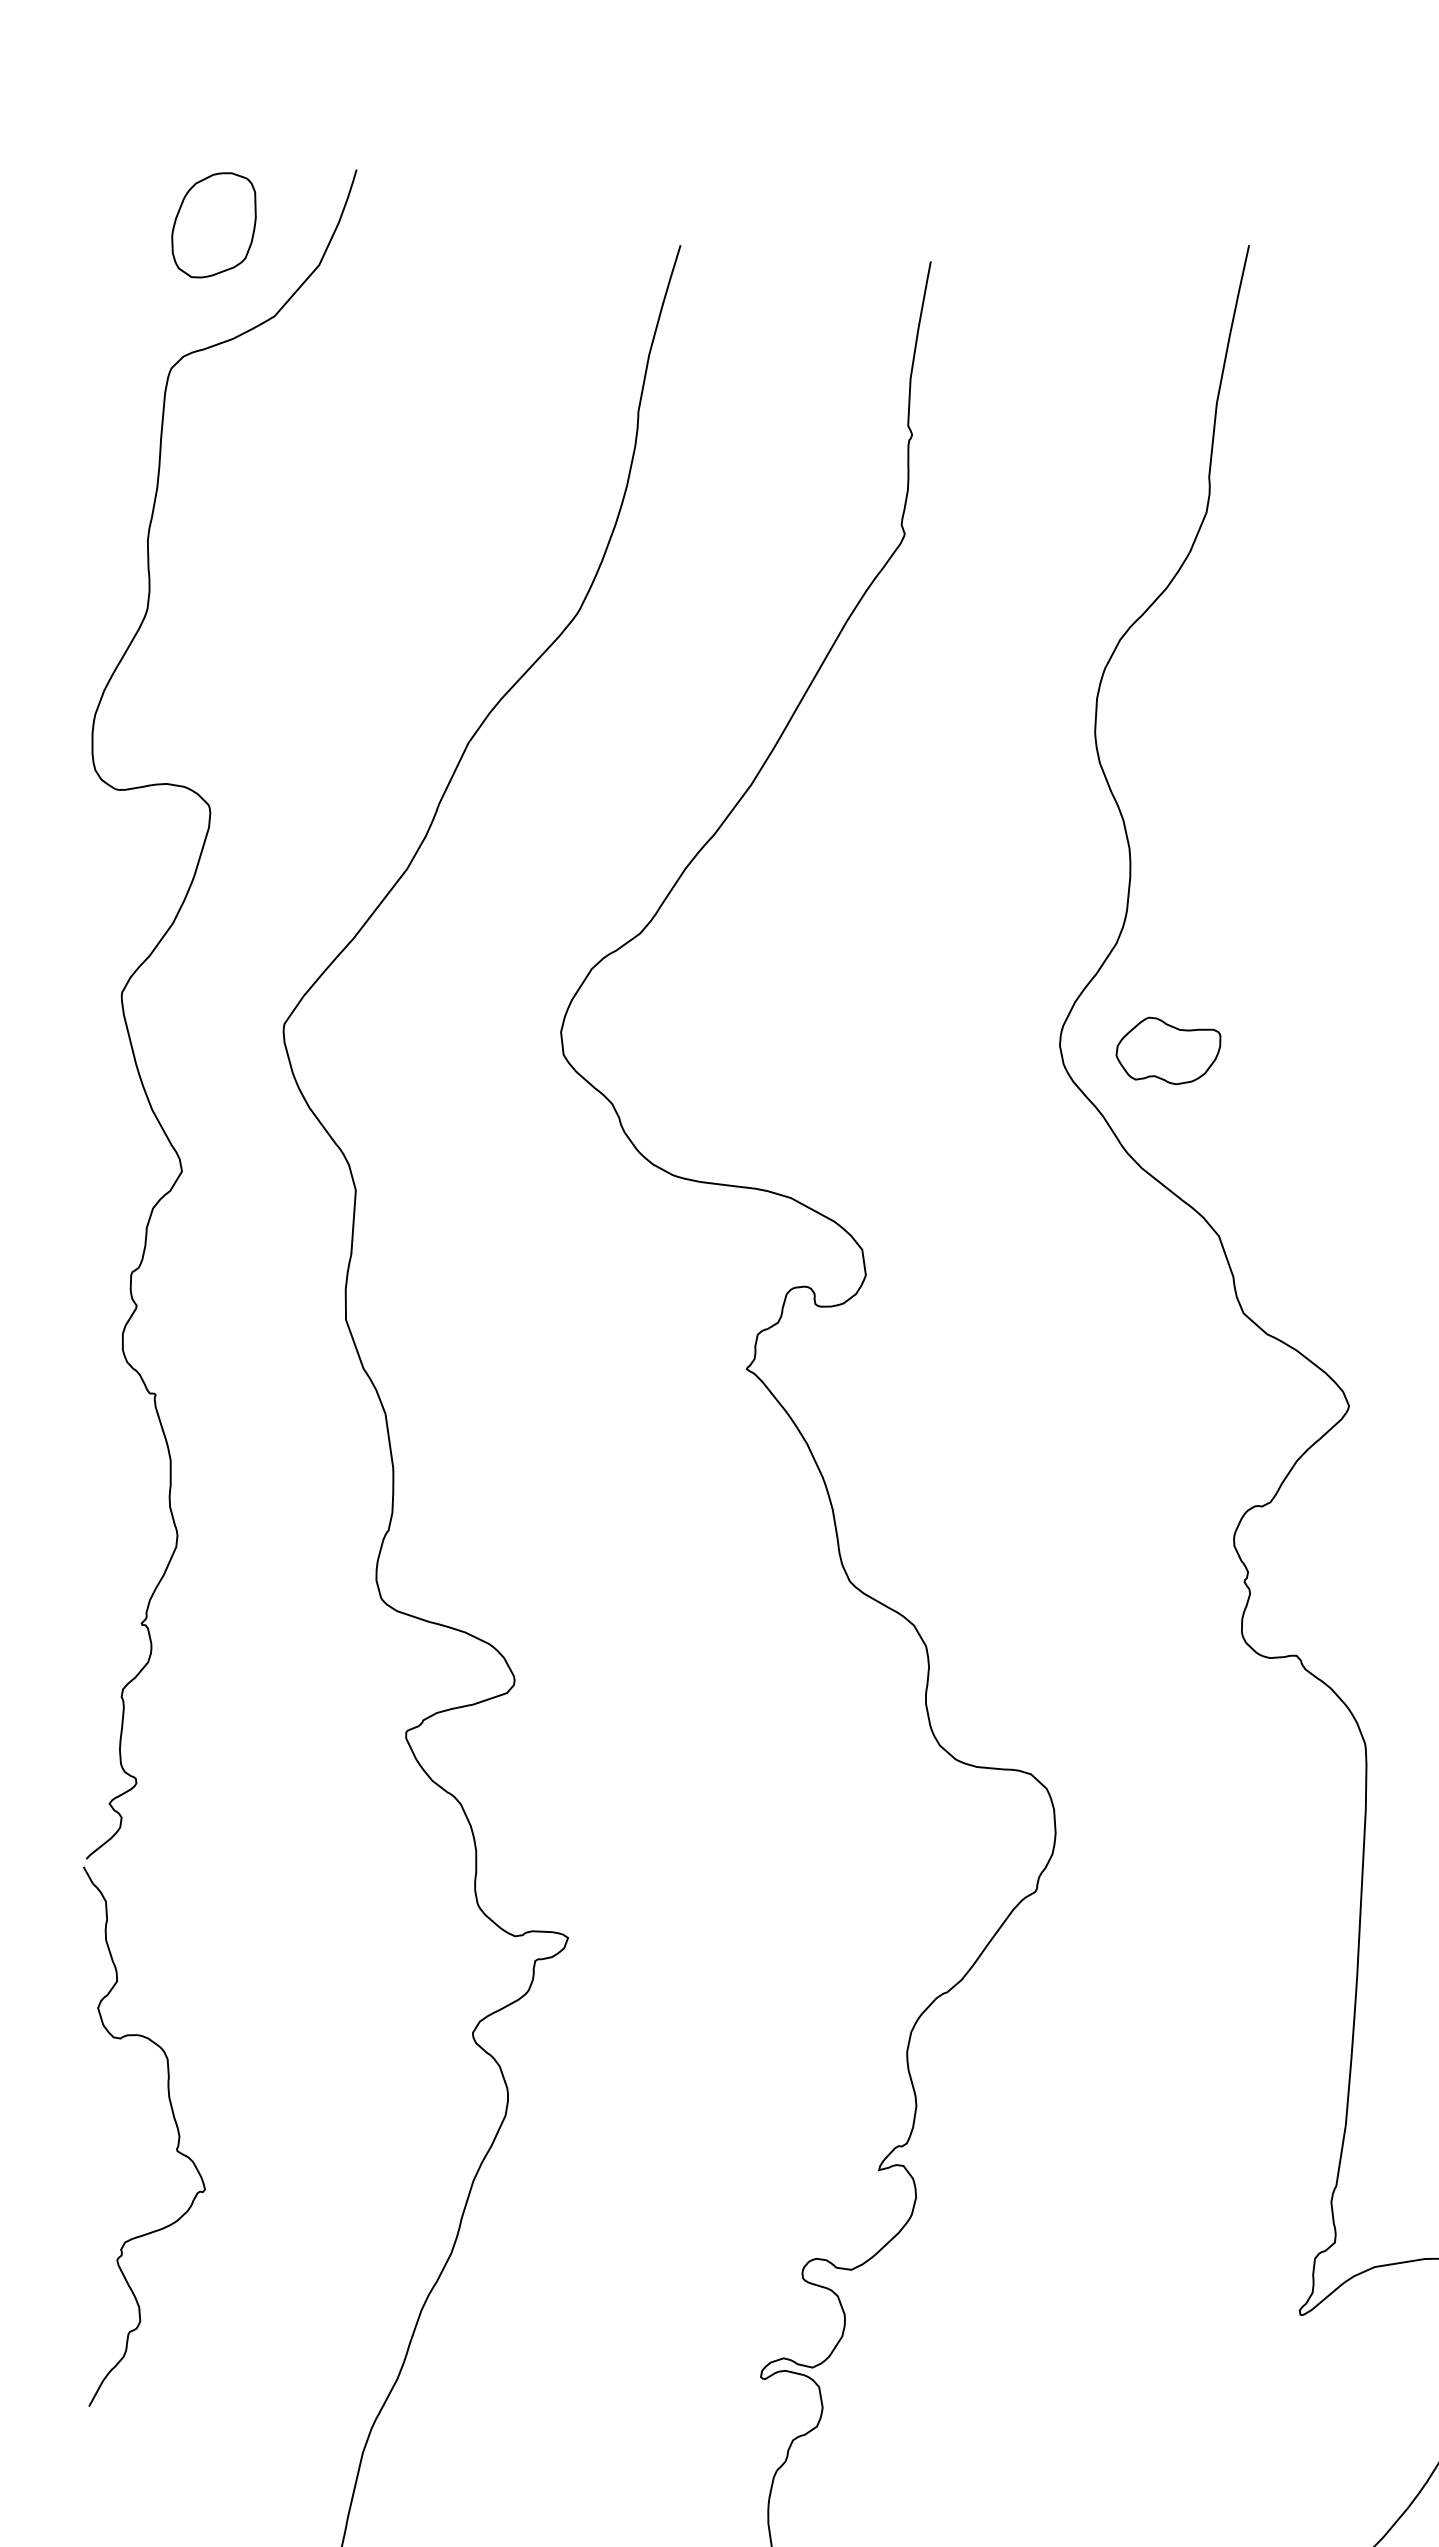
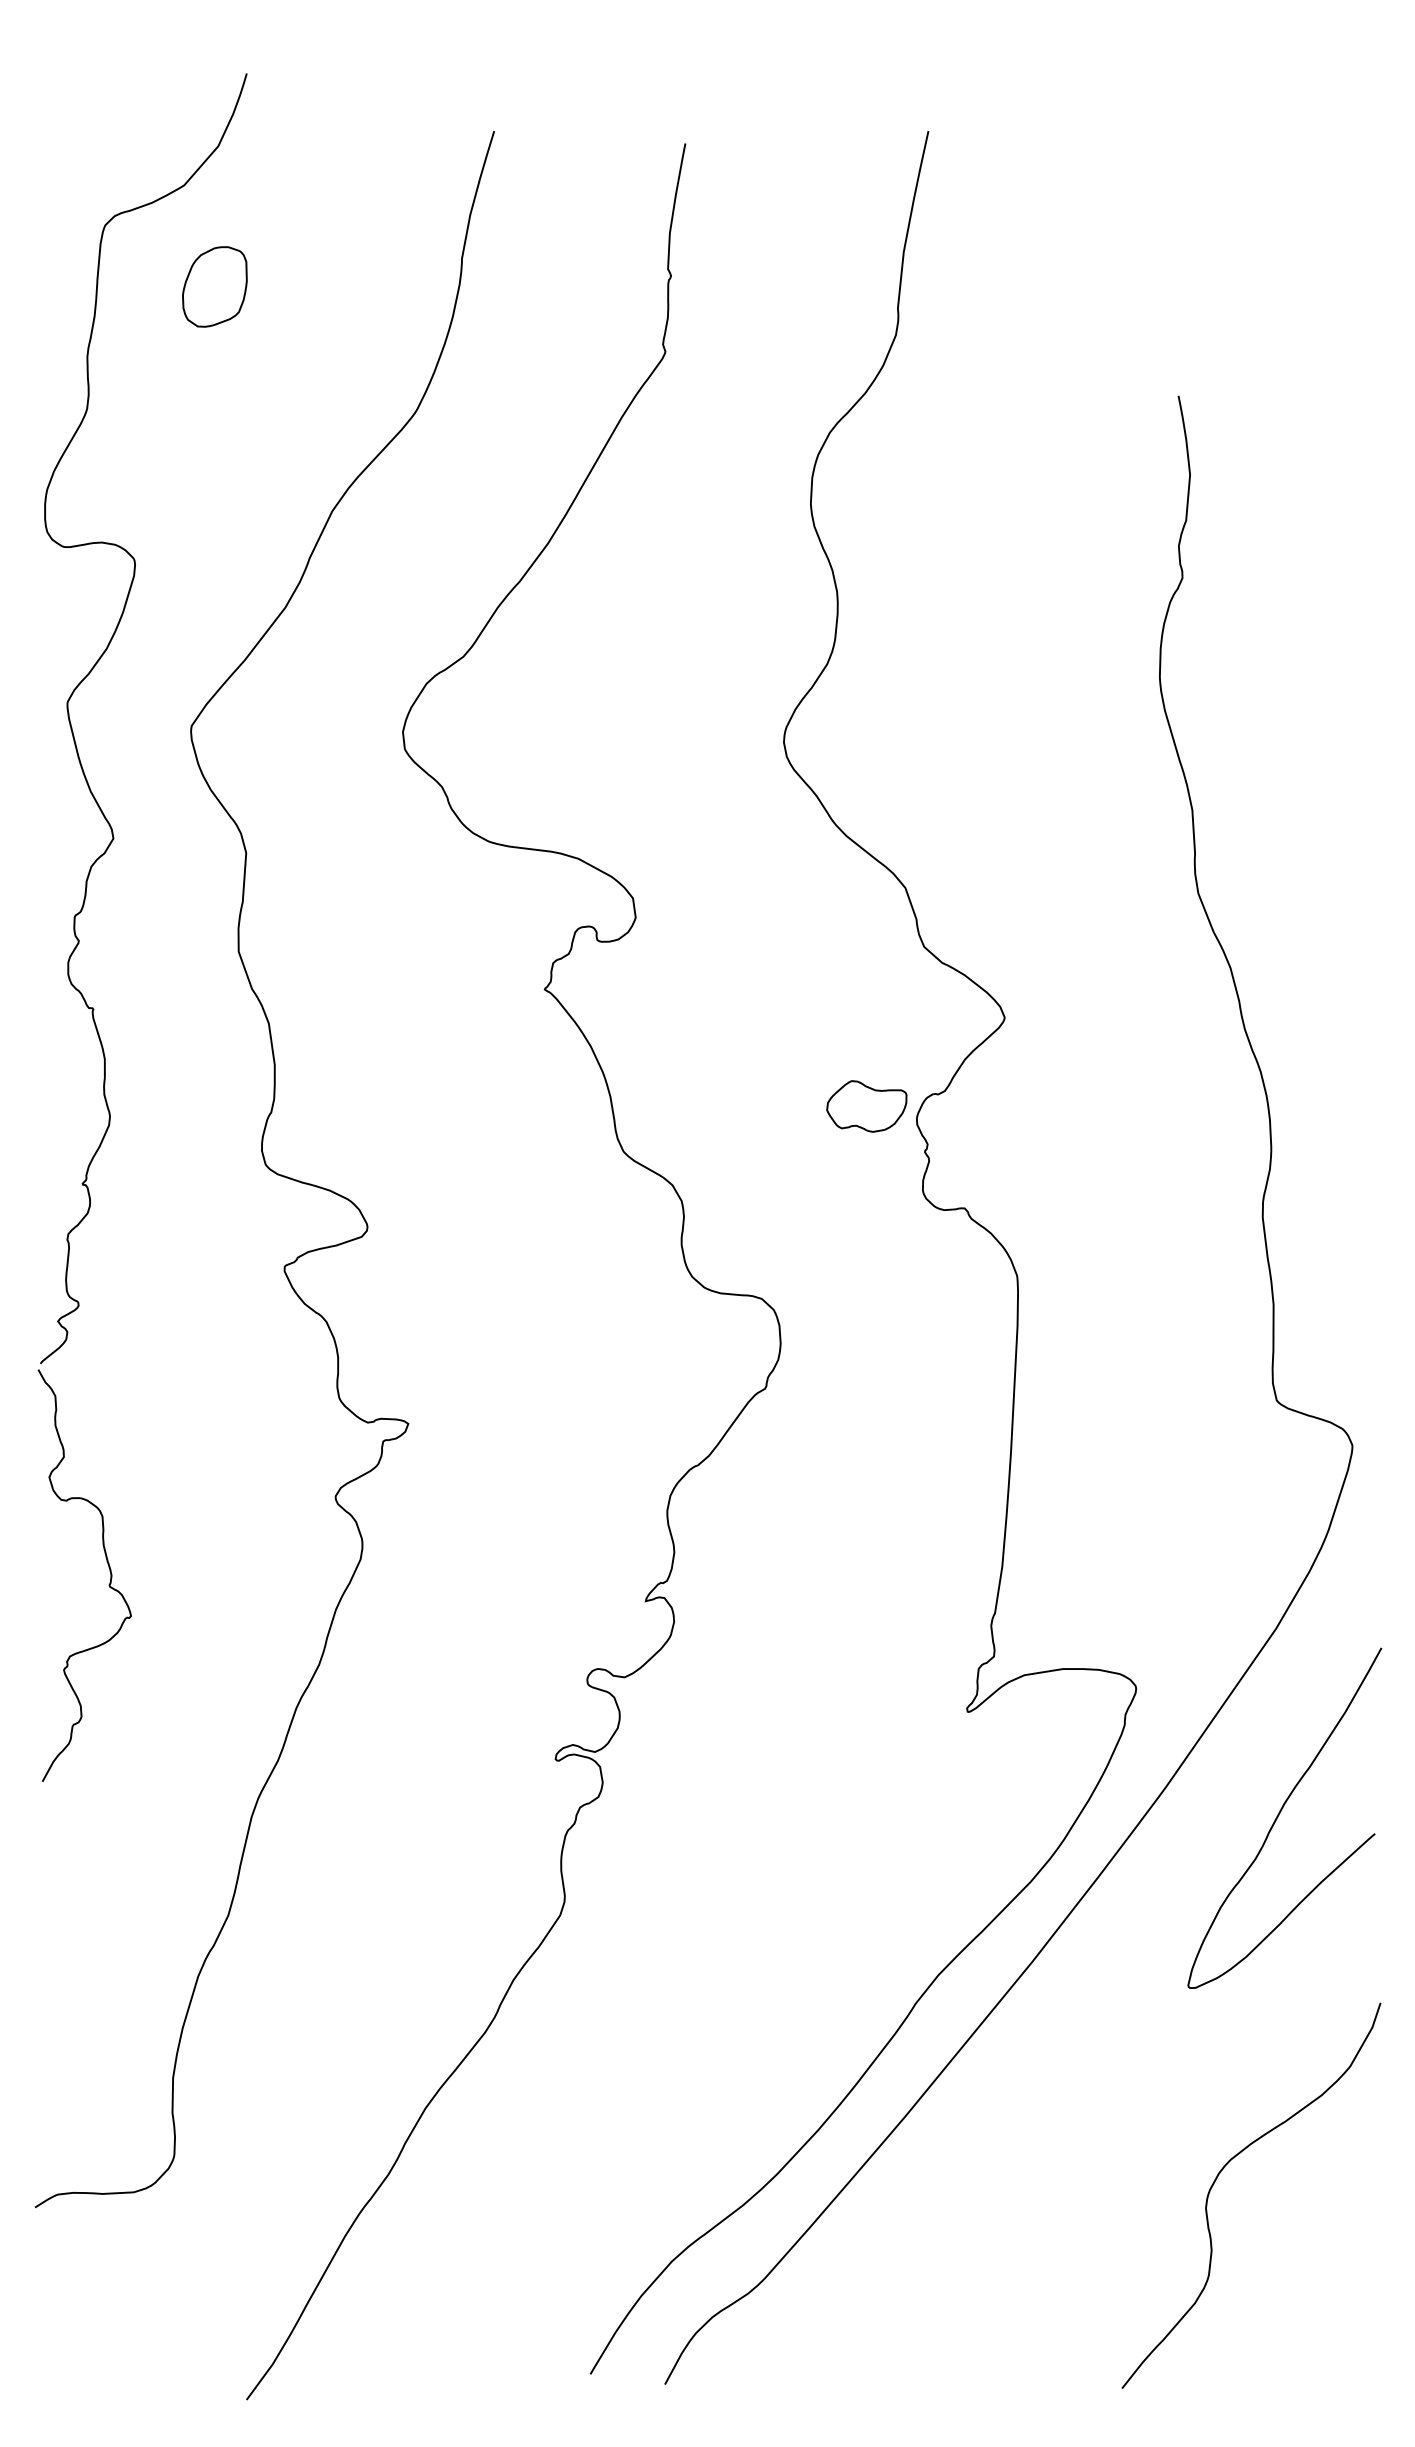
part: (213, 224) -> (214, 286), moved
part: (1168, 1050) -> (866, 1106), moved

